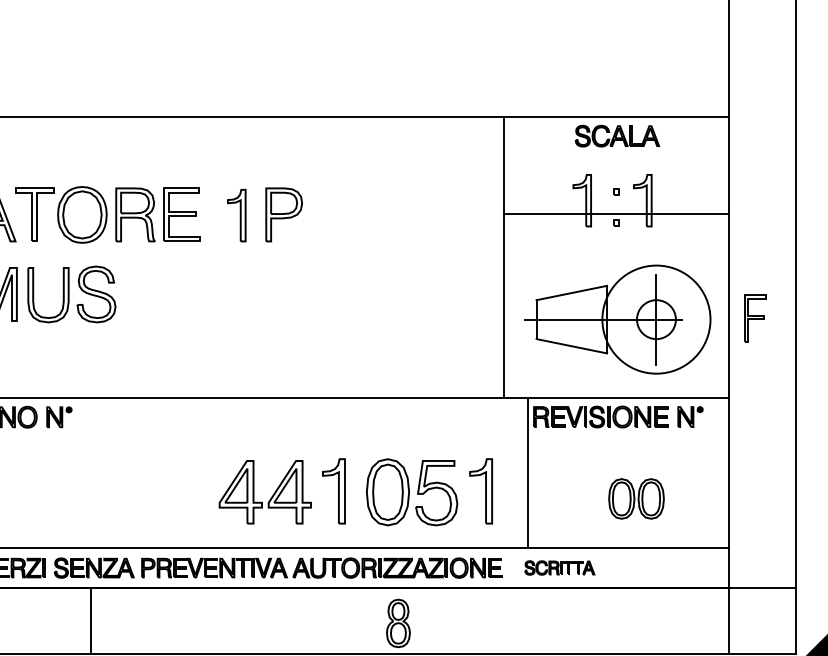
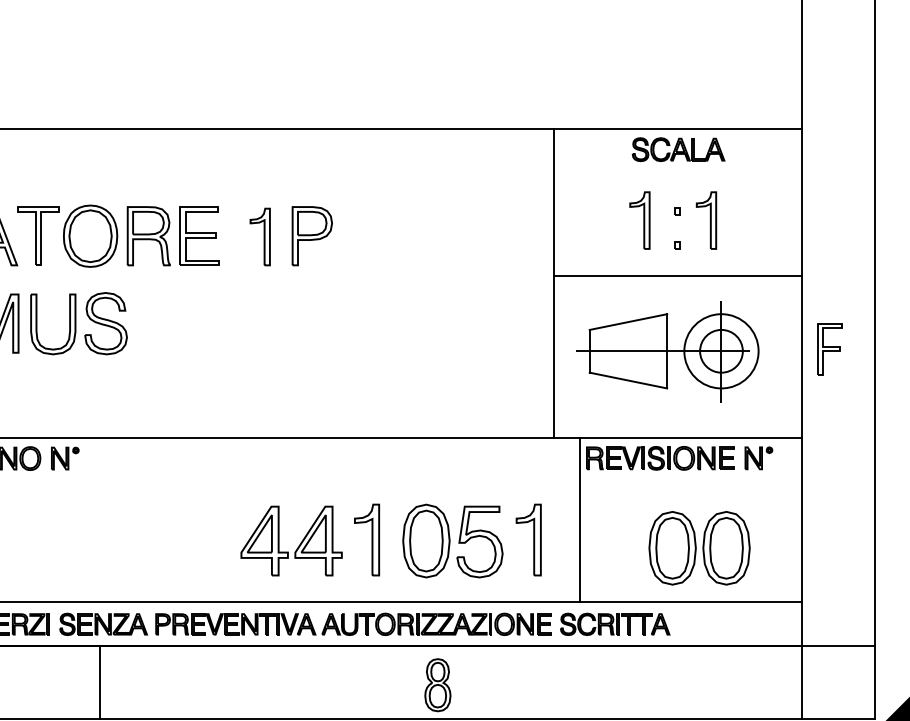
line: (616, 214) -> (677, 276), moved
circle: (656, 319) -> (721, 351), size x0.62
part: (636, 499) -> (699, 548), size x1.67
part: (560, 567) -> (615, 623), size x1.43

